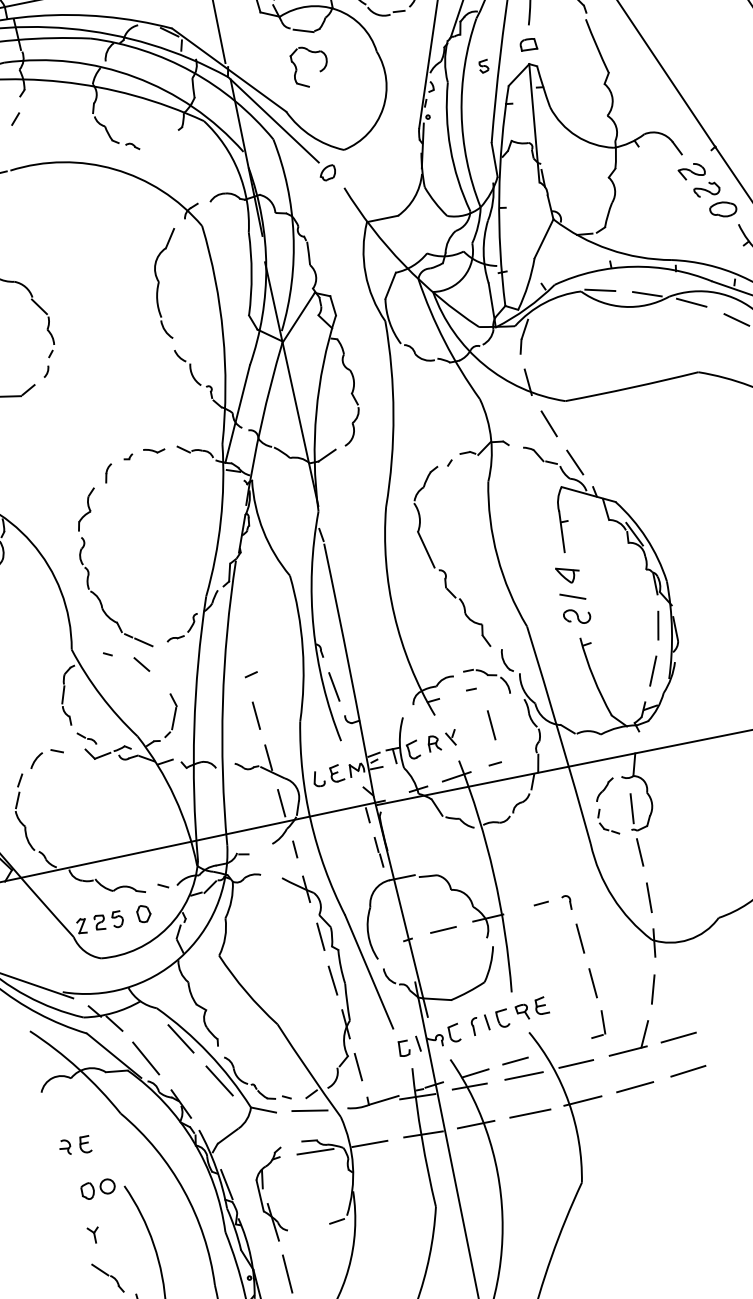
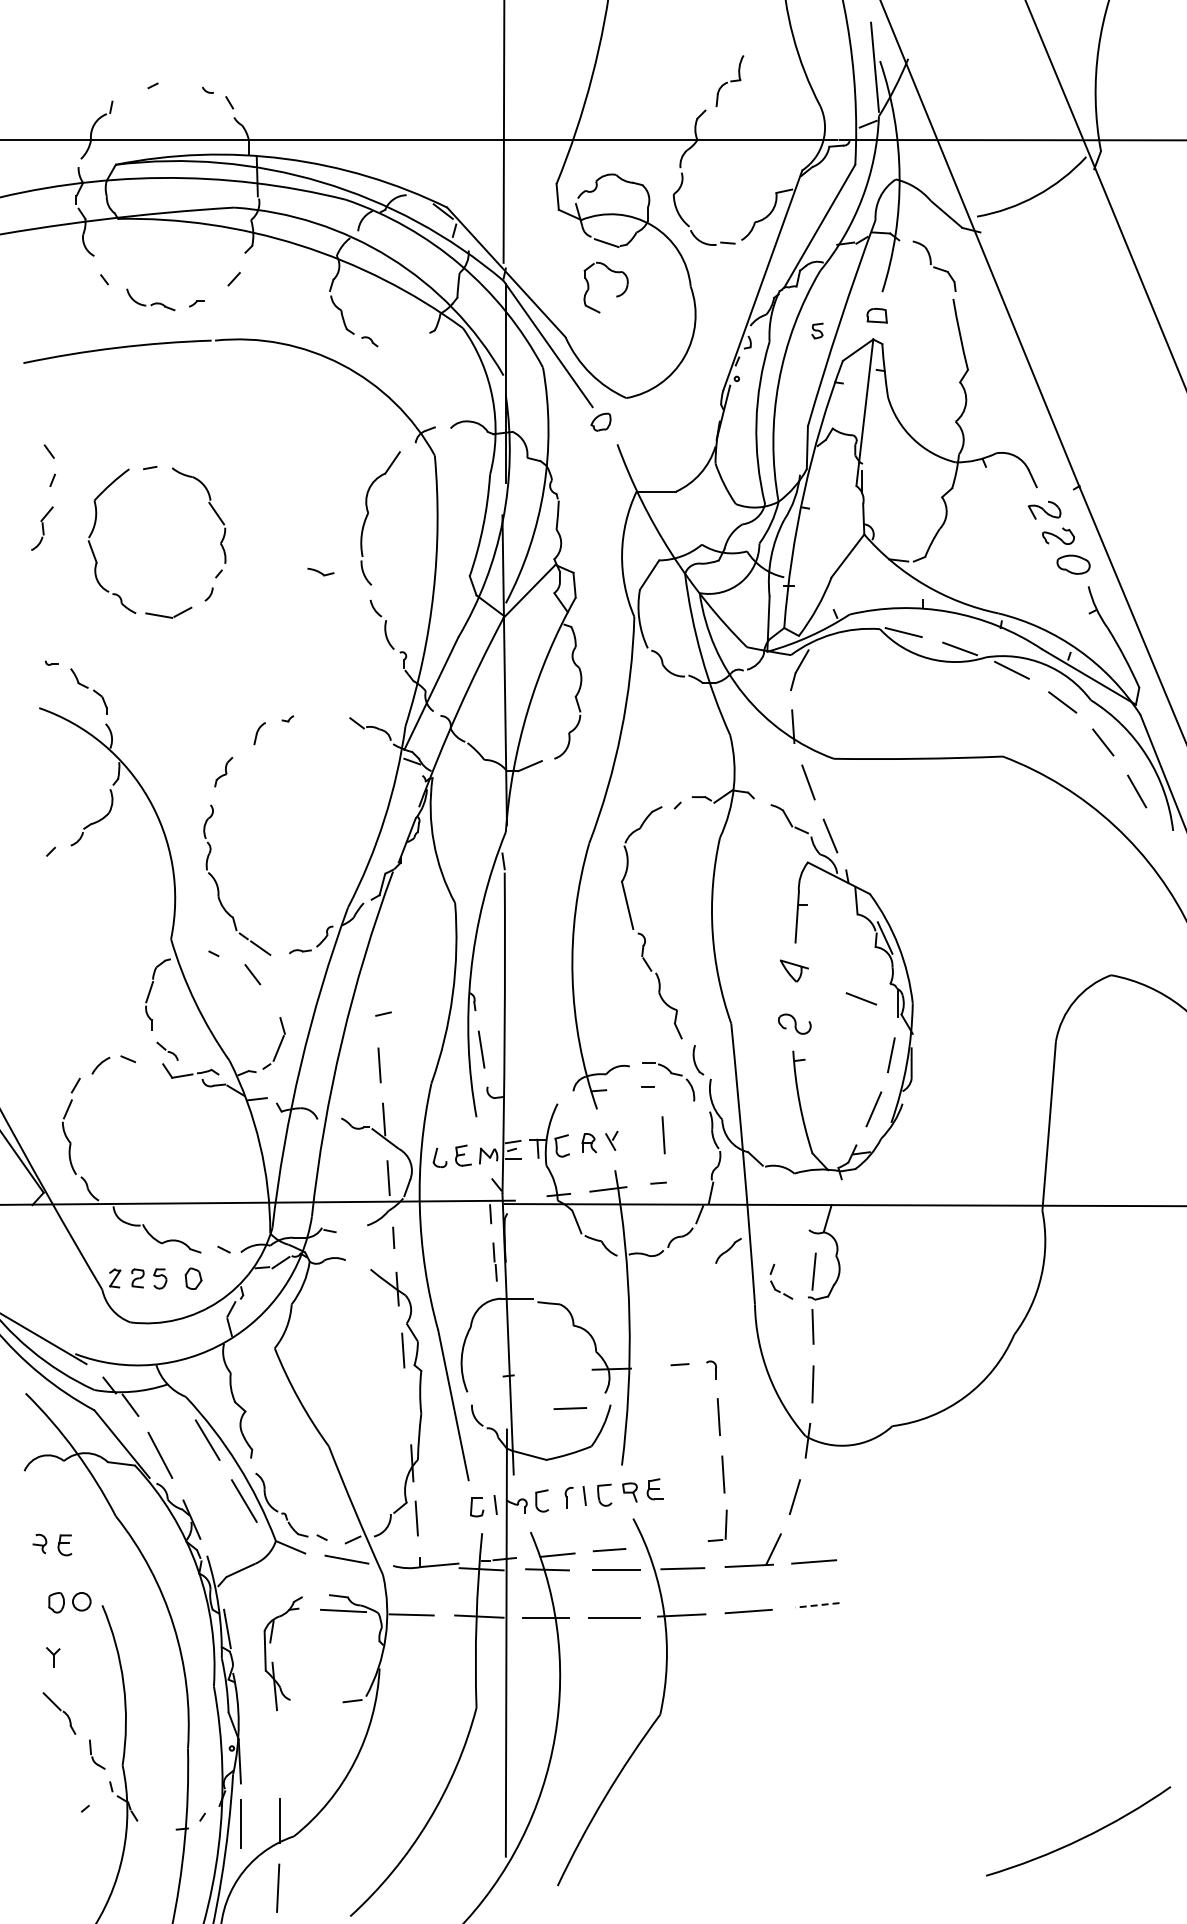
part: (153, 450) -> (320, 571), moved
part: (86, 509) -> (223, 771), size x0.6
line: (572, 596) -> (861, 998), moved
part: (604, 789) -> (728, 1250), moved
line: (442, 930) -> (569, 1408), moved
line: (332, 980) -> (406, 1406), removed
line: (688, 1071) -> (817, 1605), solid -> dashed
line: (287, 1273) -> (279, 1752), removed

